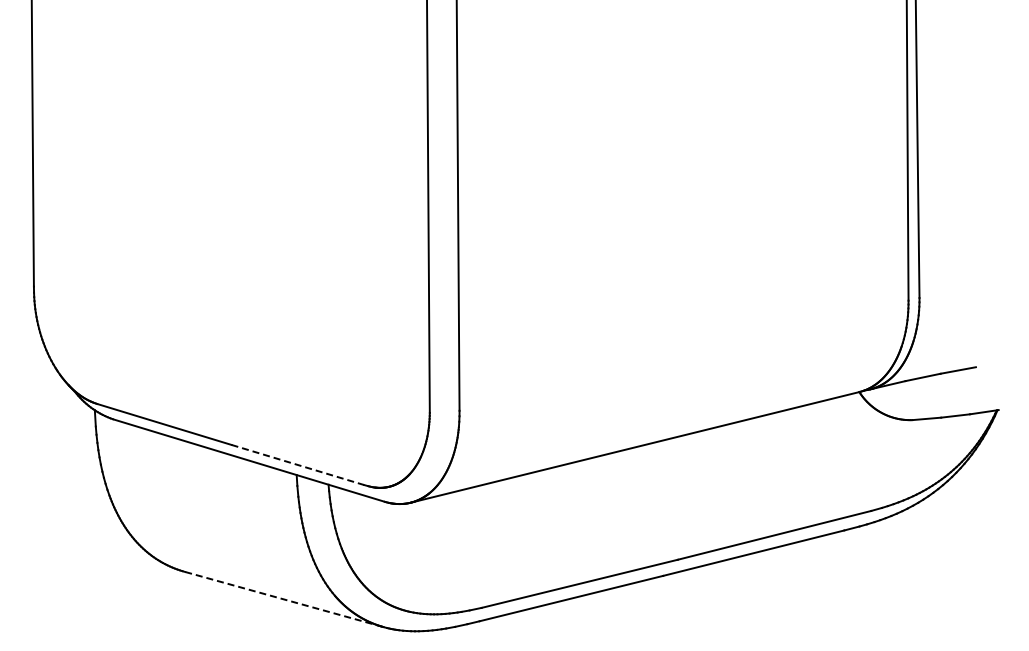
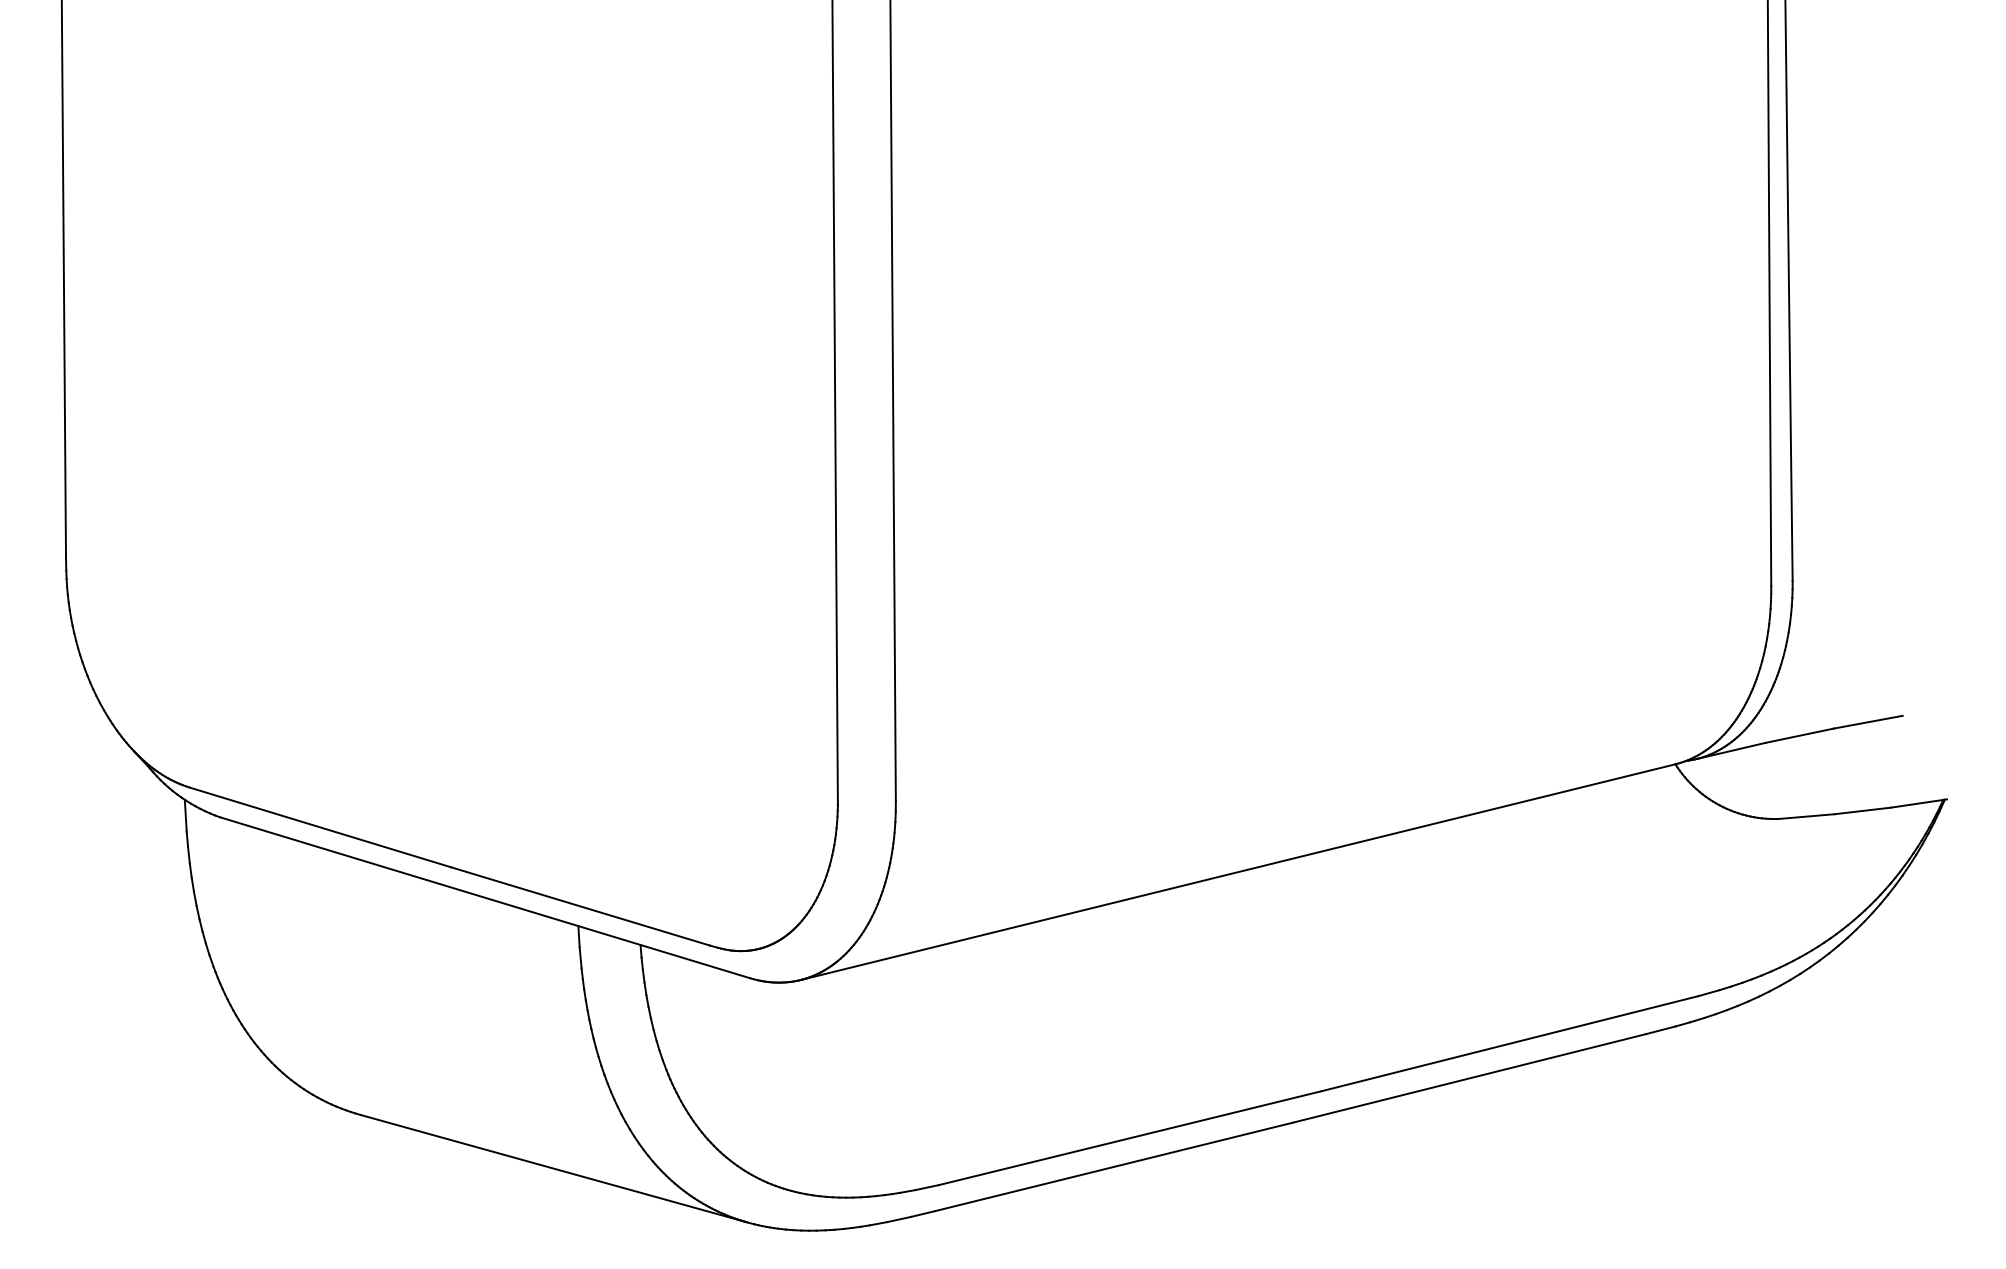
line: (298, 465) -> (581, 907), dashed -> solid
line: (283, 599) -> (552, 1168), dashed -> solid

